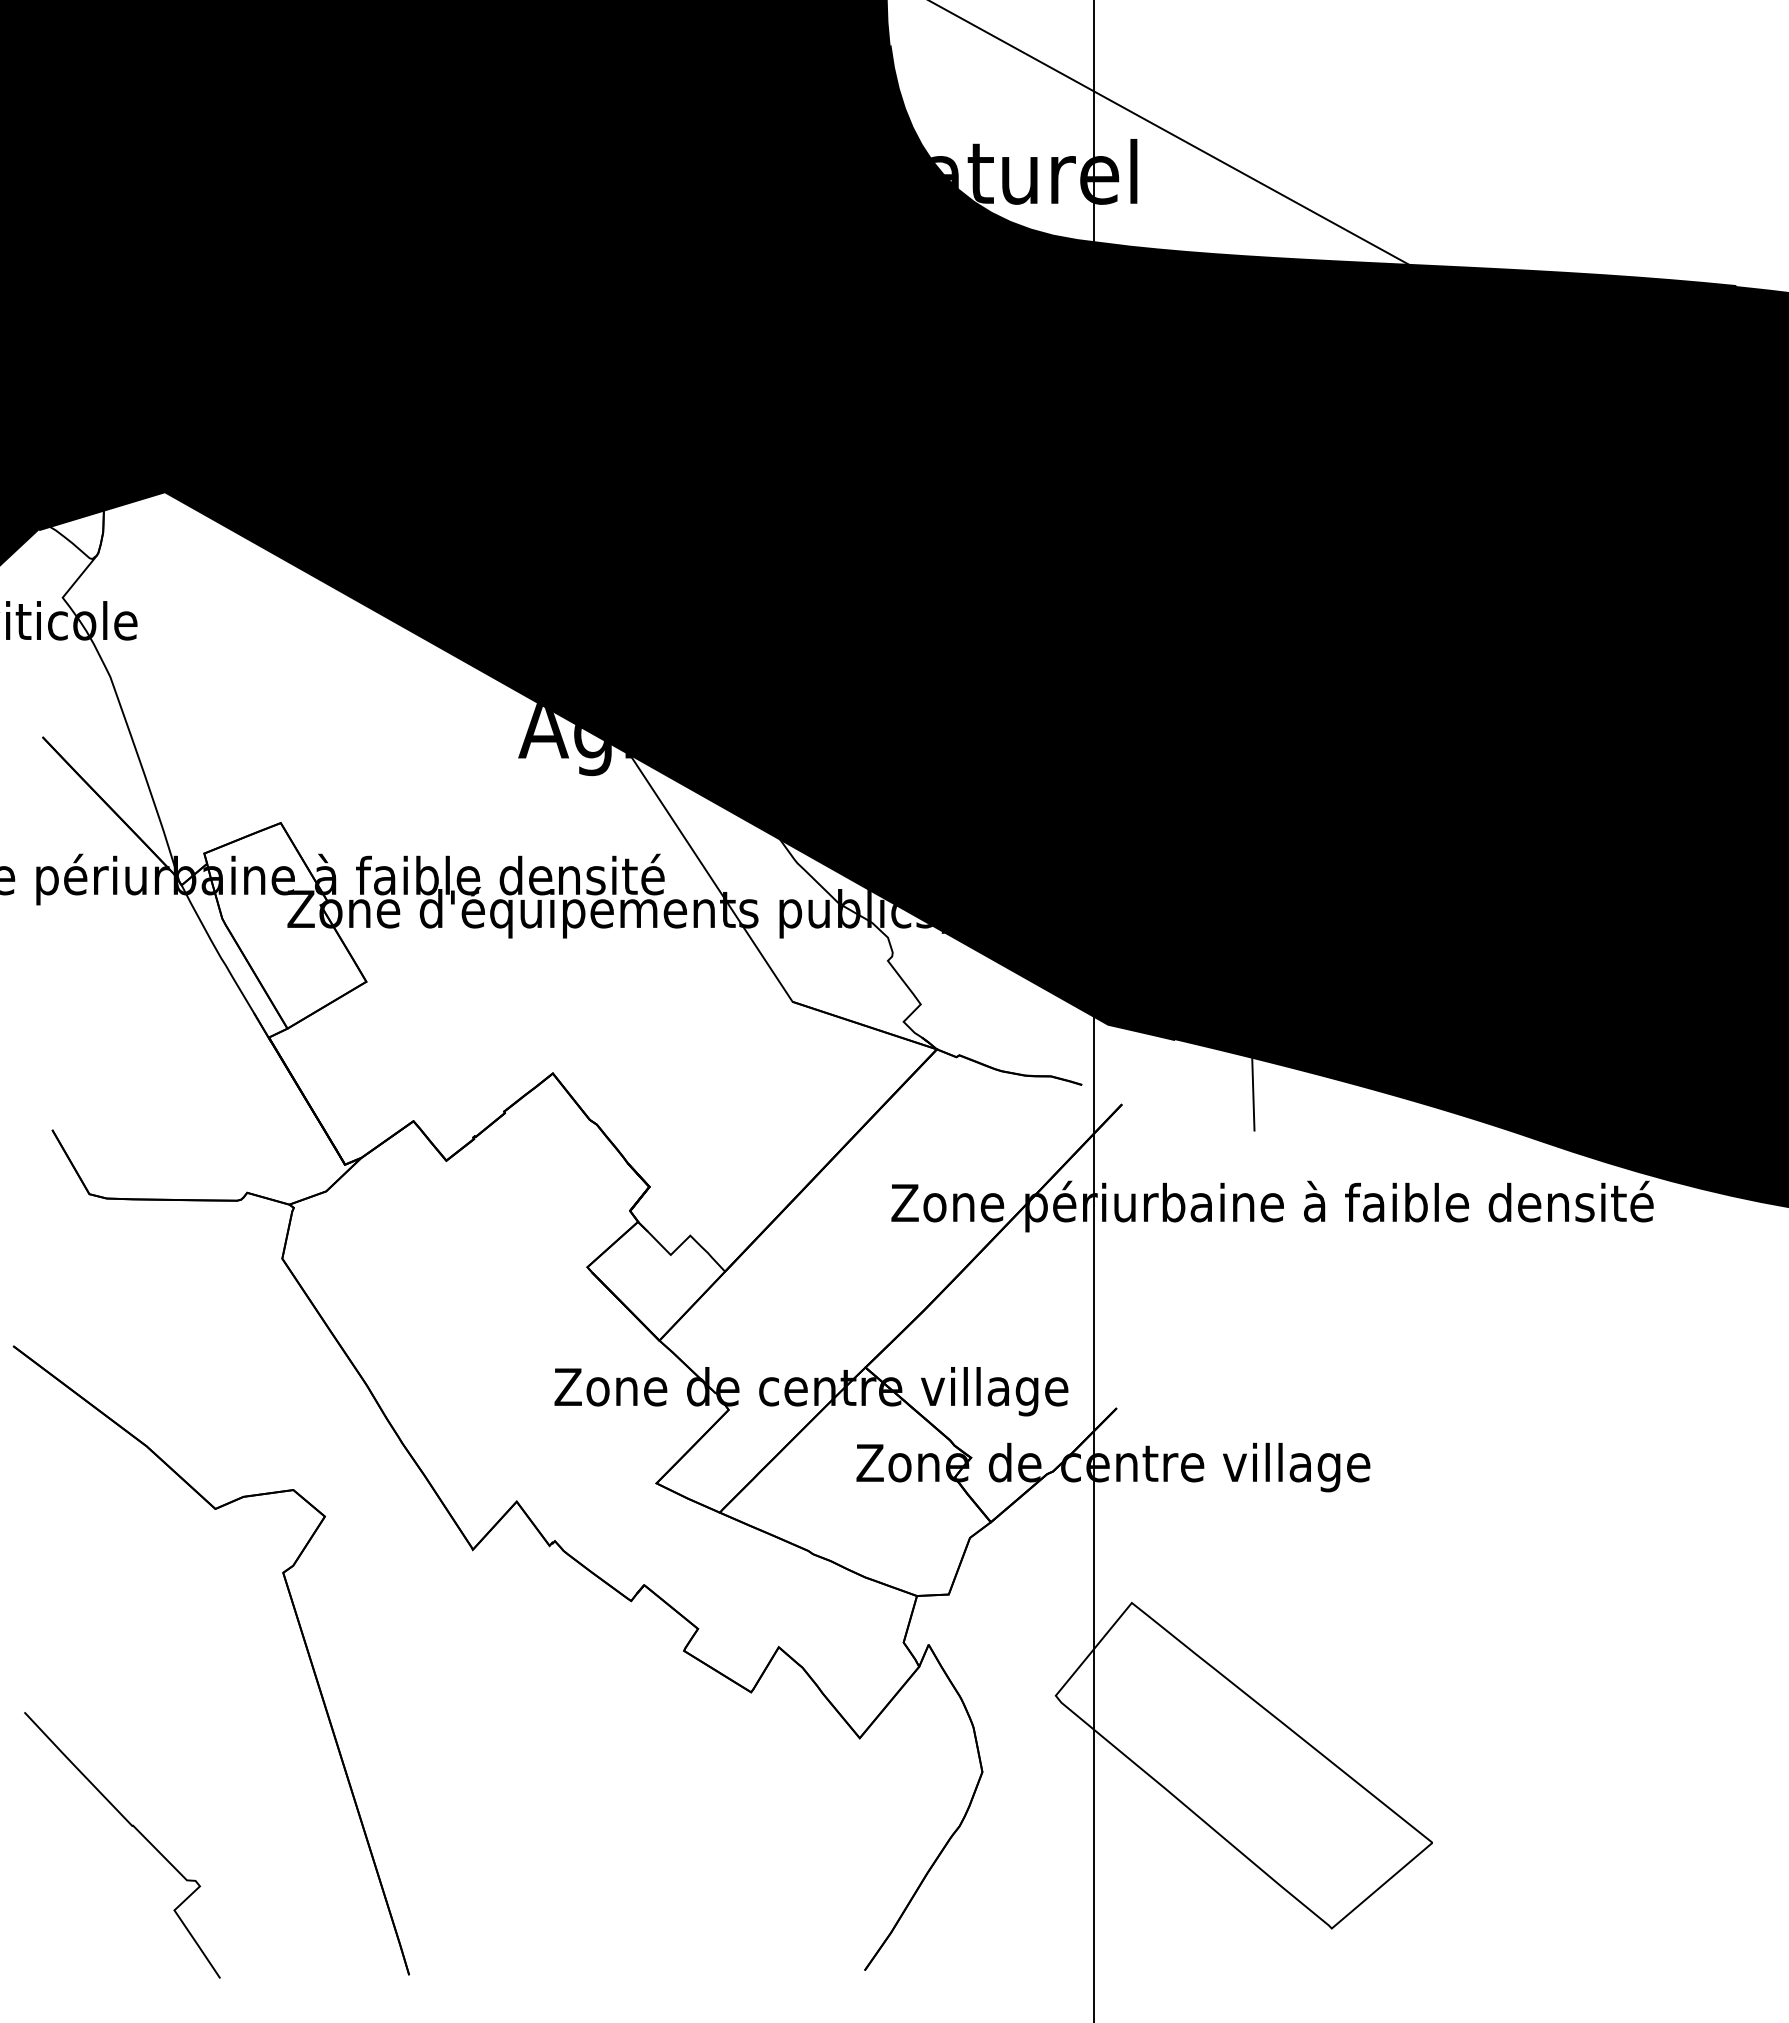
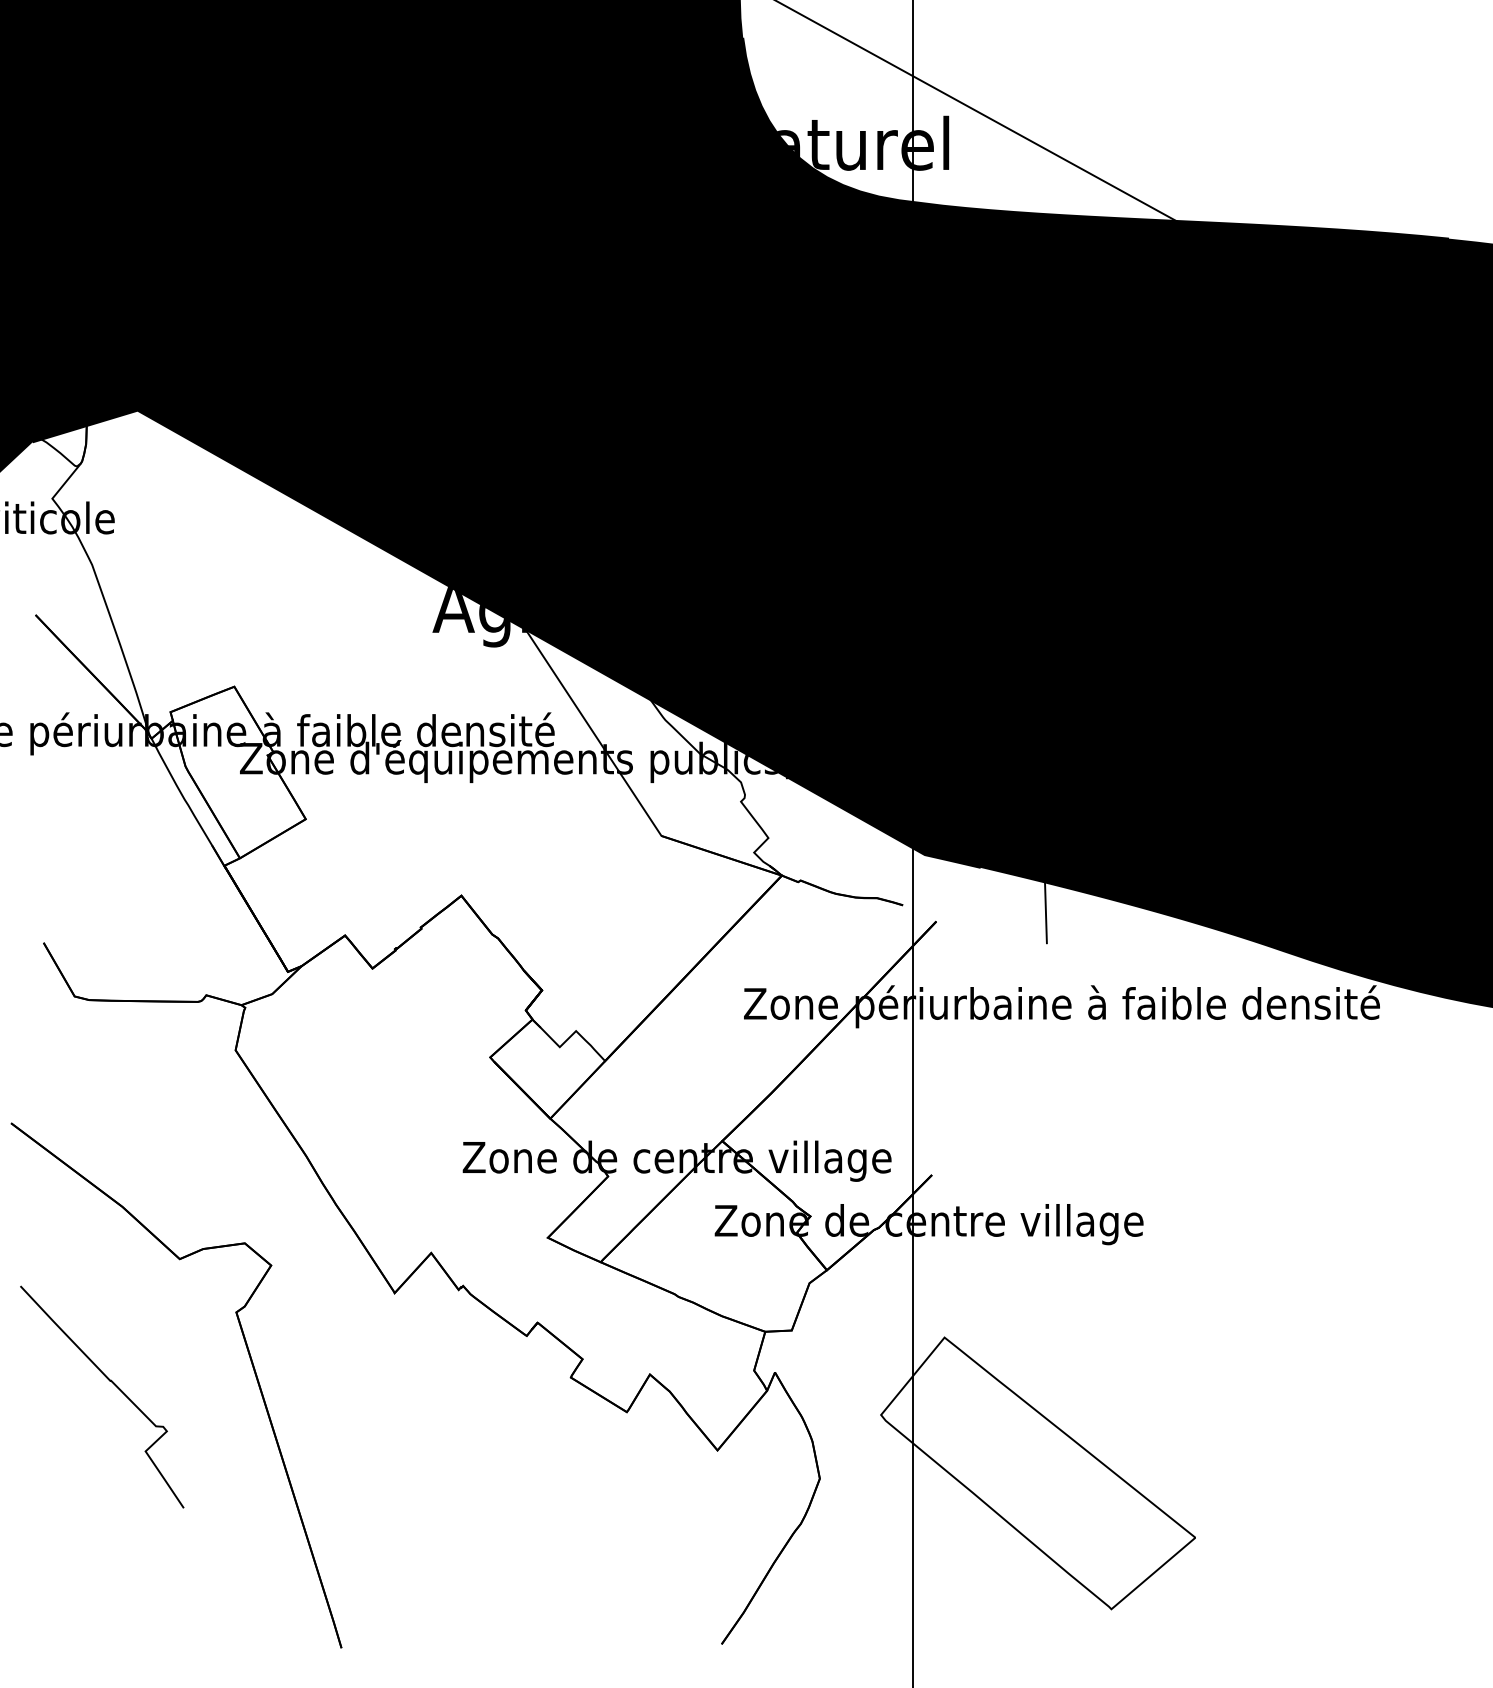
part: (136, 1830) -> (113, 1384), moved

